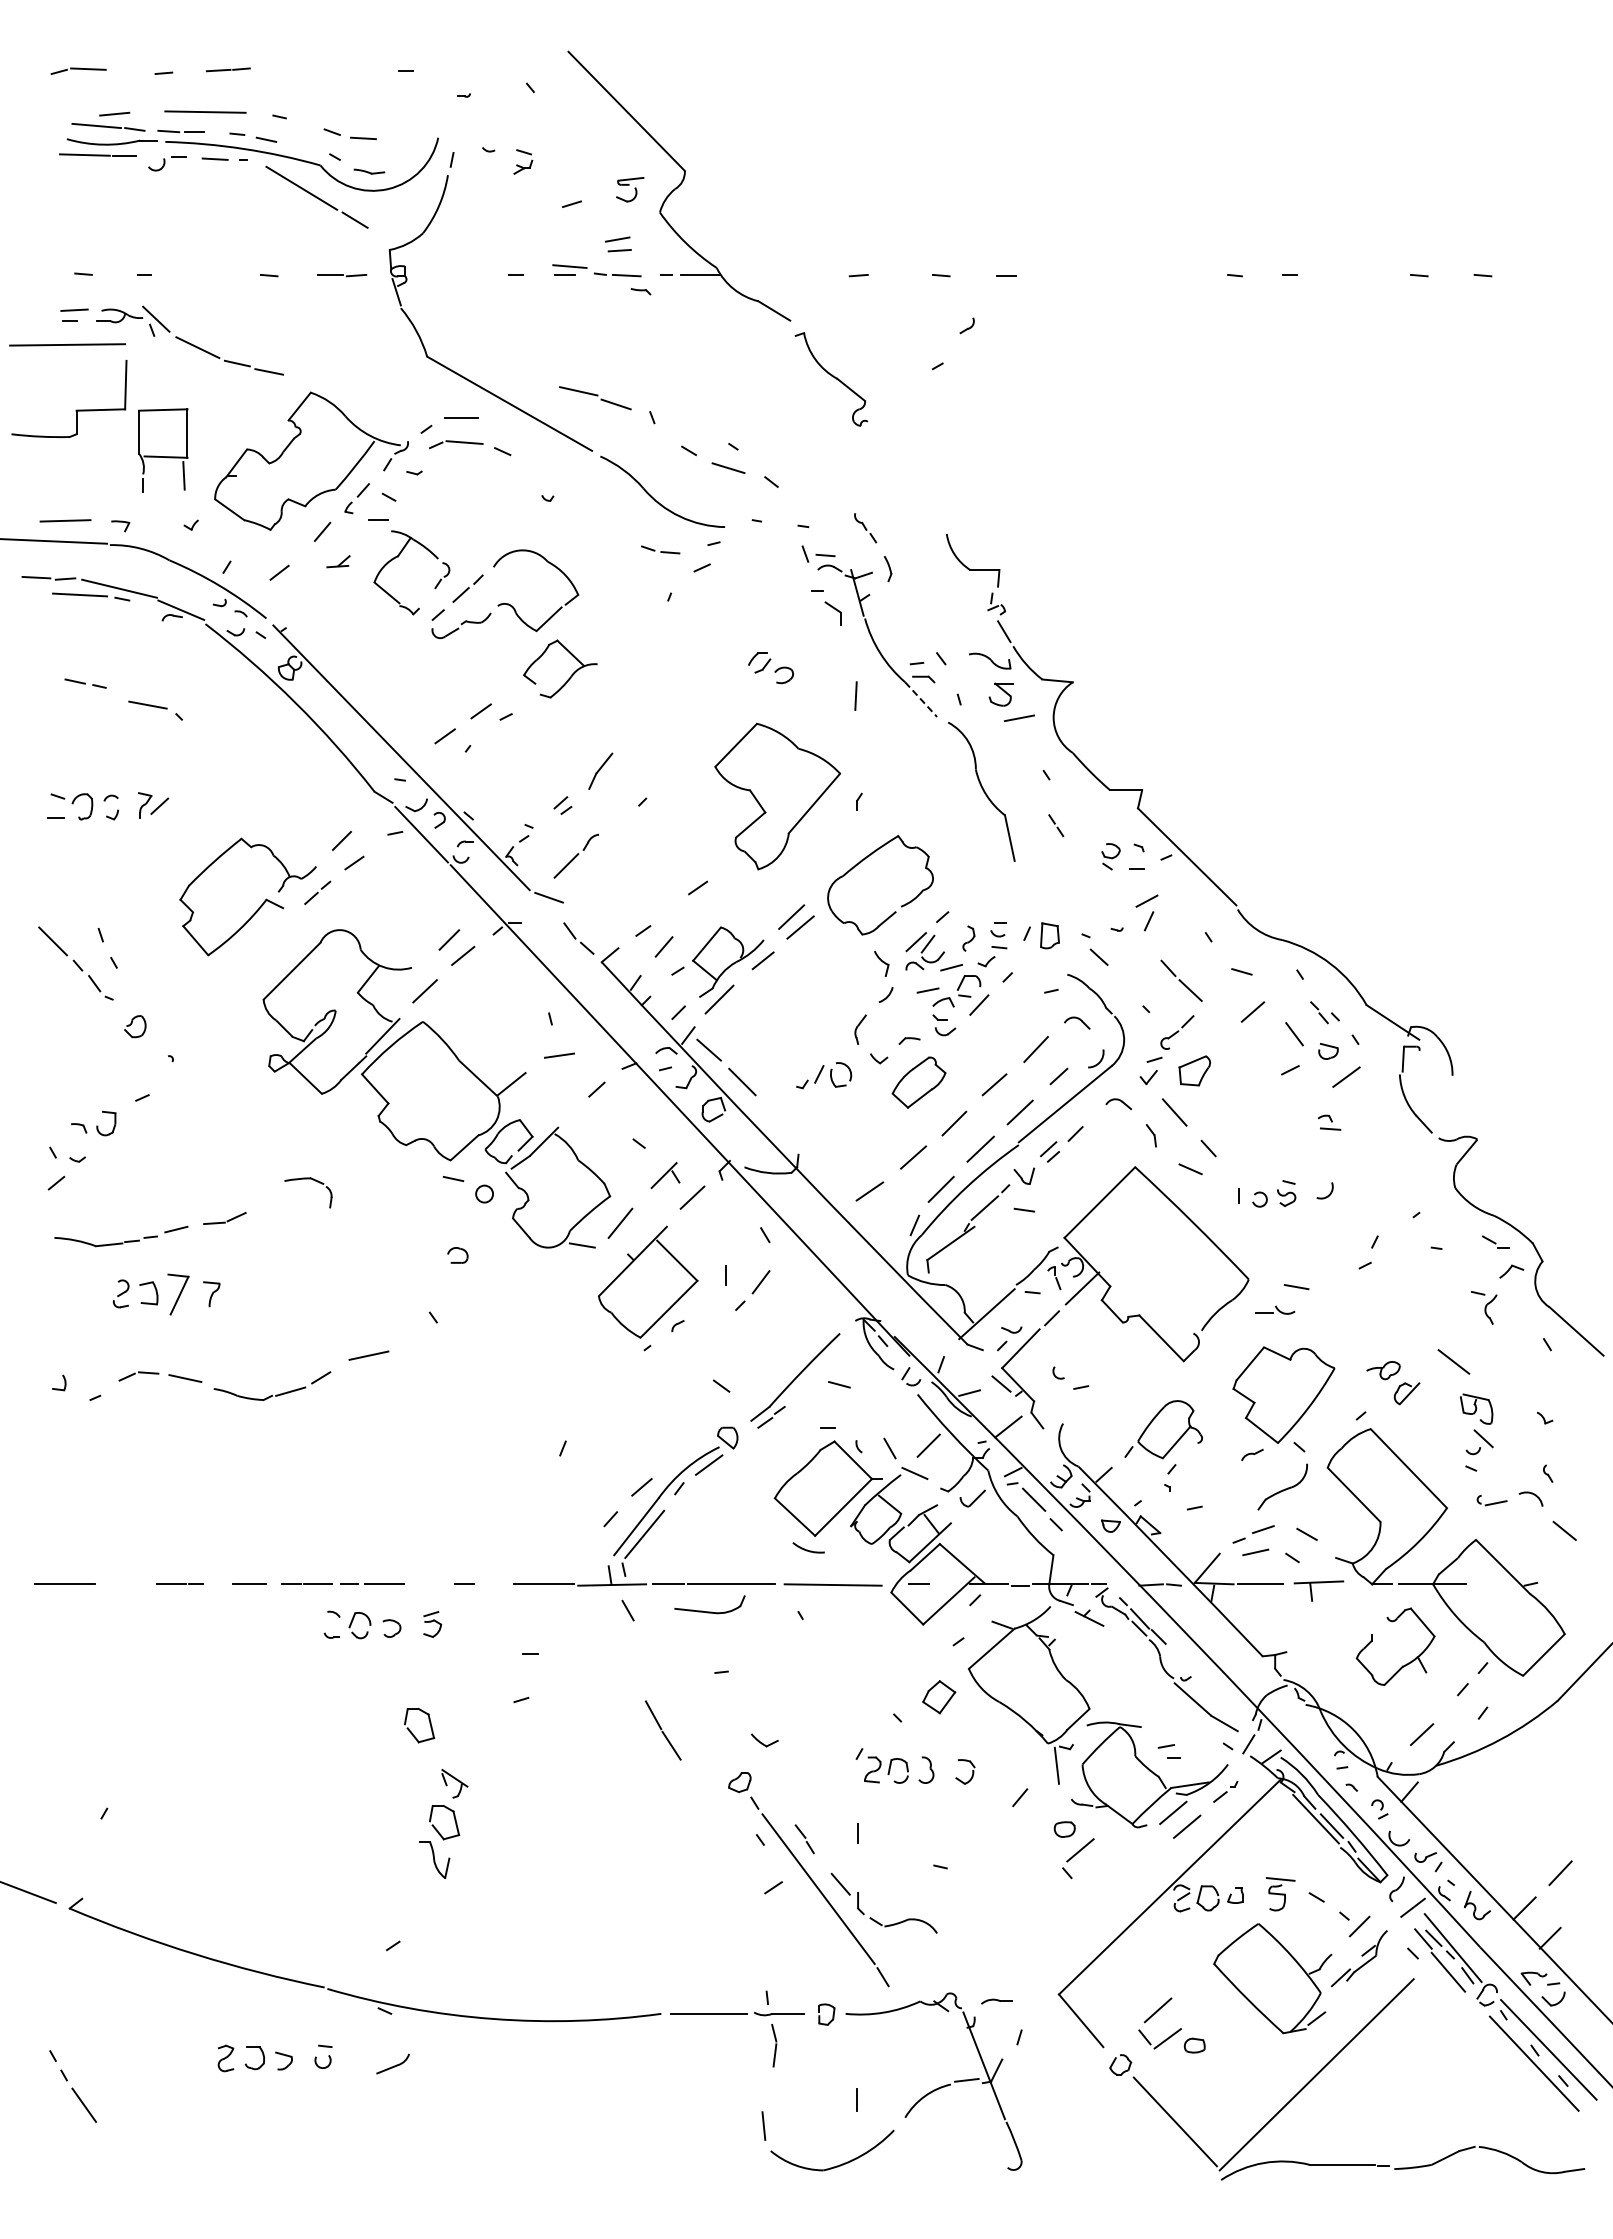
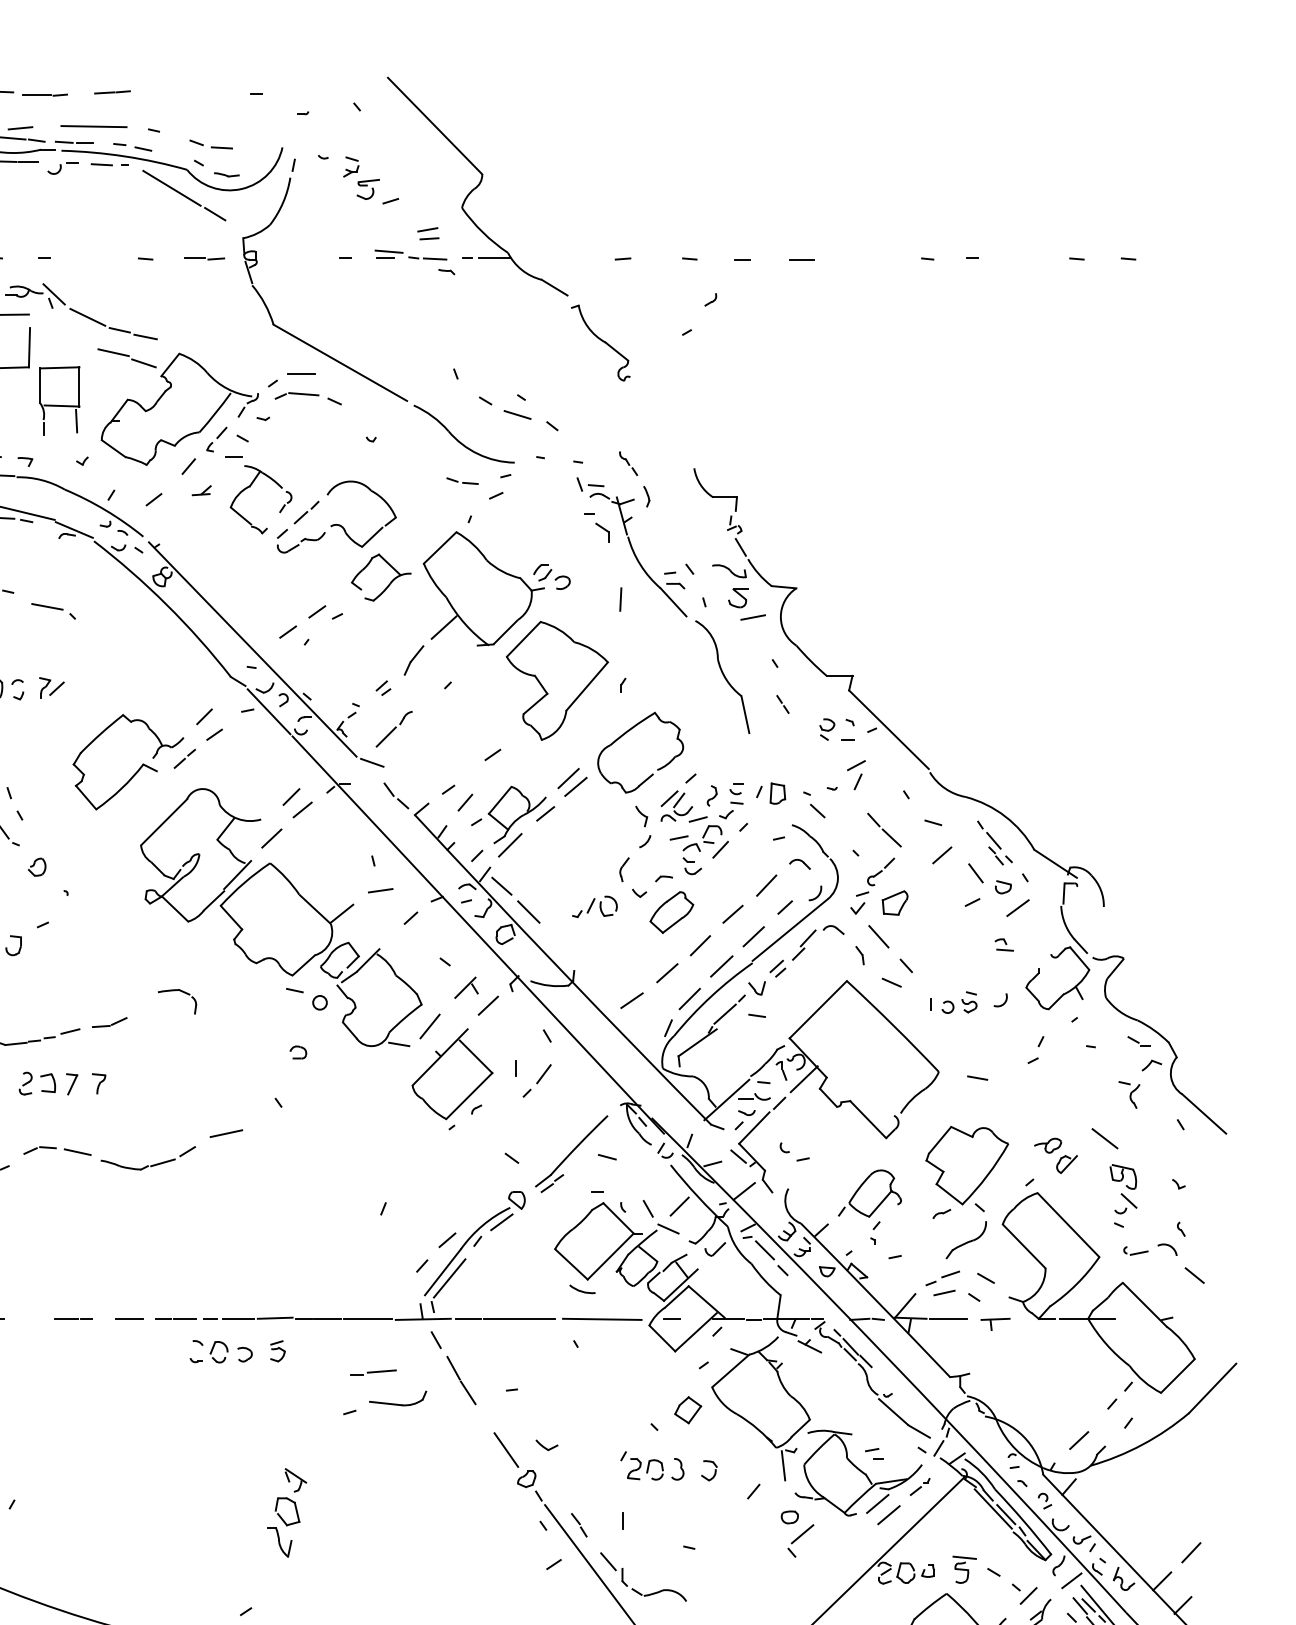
line: (135, 72) -> (37, 94), added
part: (630, 189) -> (368, 189), moved
line: (1079, 276) -> (801, 259), added
part: (595, 398) -> (127, 358), moved
part: (686, 682) -> (483, 588), added
line: (921, 699) -> (673, 602), dashed -> solid
line: (1316, 993) -> (993, 840), added
line: (1087, 1114) -> (808, 938), added
part: (178, 1294) -> (72, 1084), size x0.62
part: (1275, 1309) -> (754, 1096), moved
line: (428, 1583) -> (274, 1318), added
line: (493, 1584) -> (327, 1318), added
part: (1318, 1591) -> (995, 1324), size x0.71
part: (709, 1611) -> (397, 1403), moved
line: (560, 1649) -> (381, 1371), added
part: (1406, 1663) -> (1066, 991), moved
part: (663, 1730) -> (461, 1380), moved
part: (412, 1732) -> (261, 1438), removed
line: (714, 1746) -> (506, 1450), added

